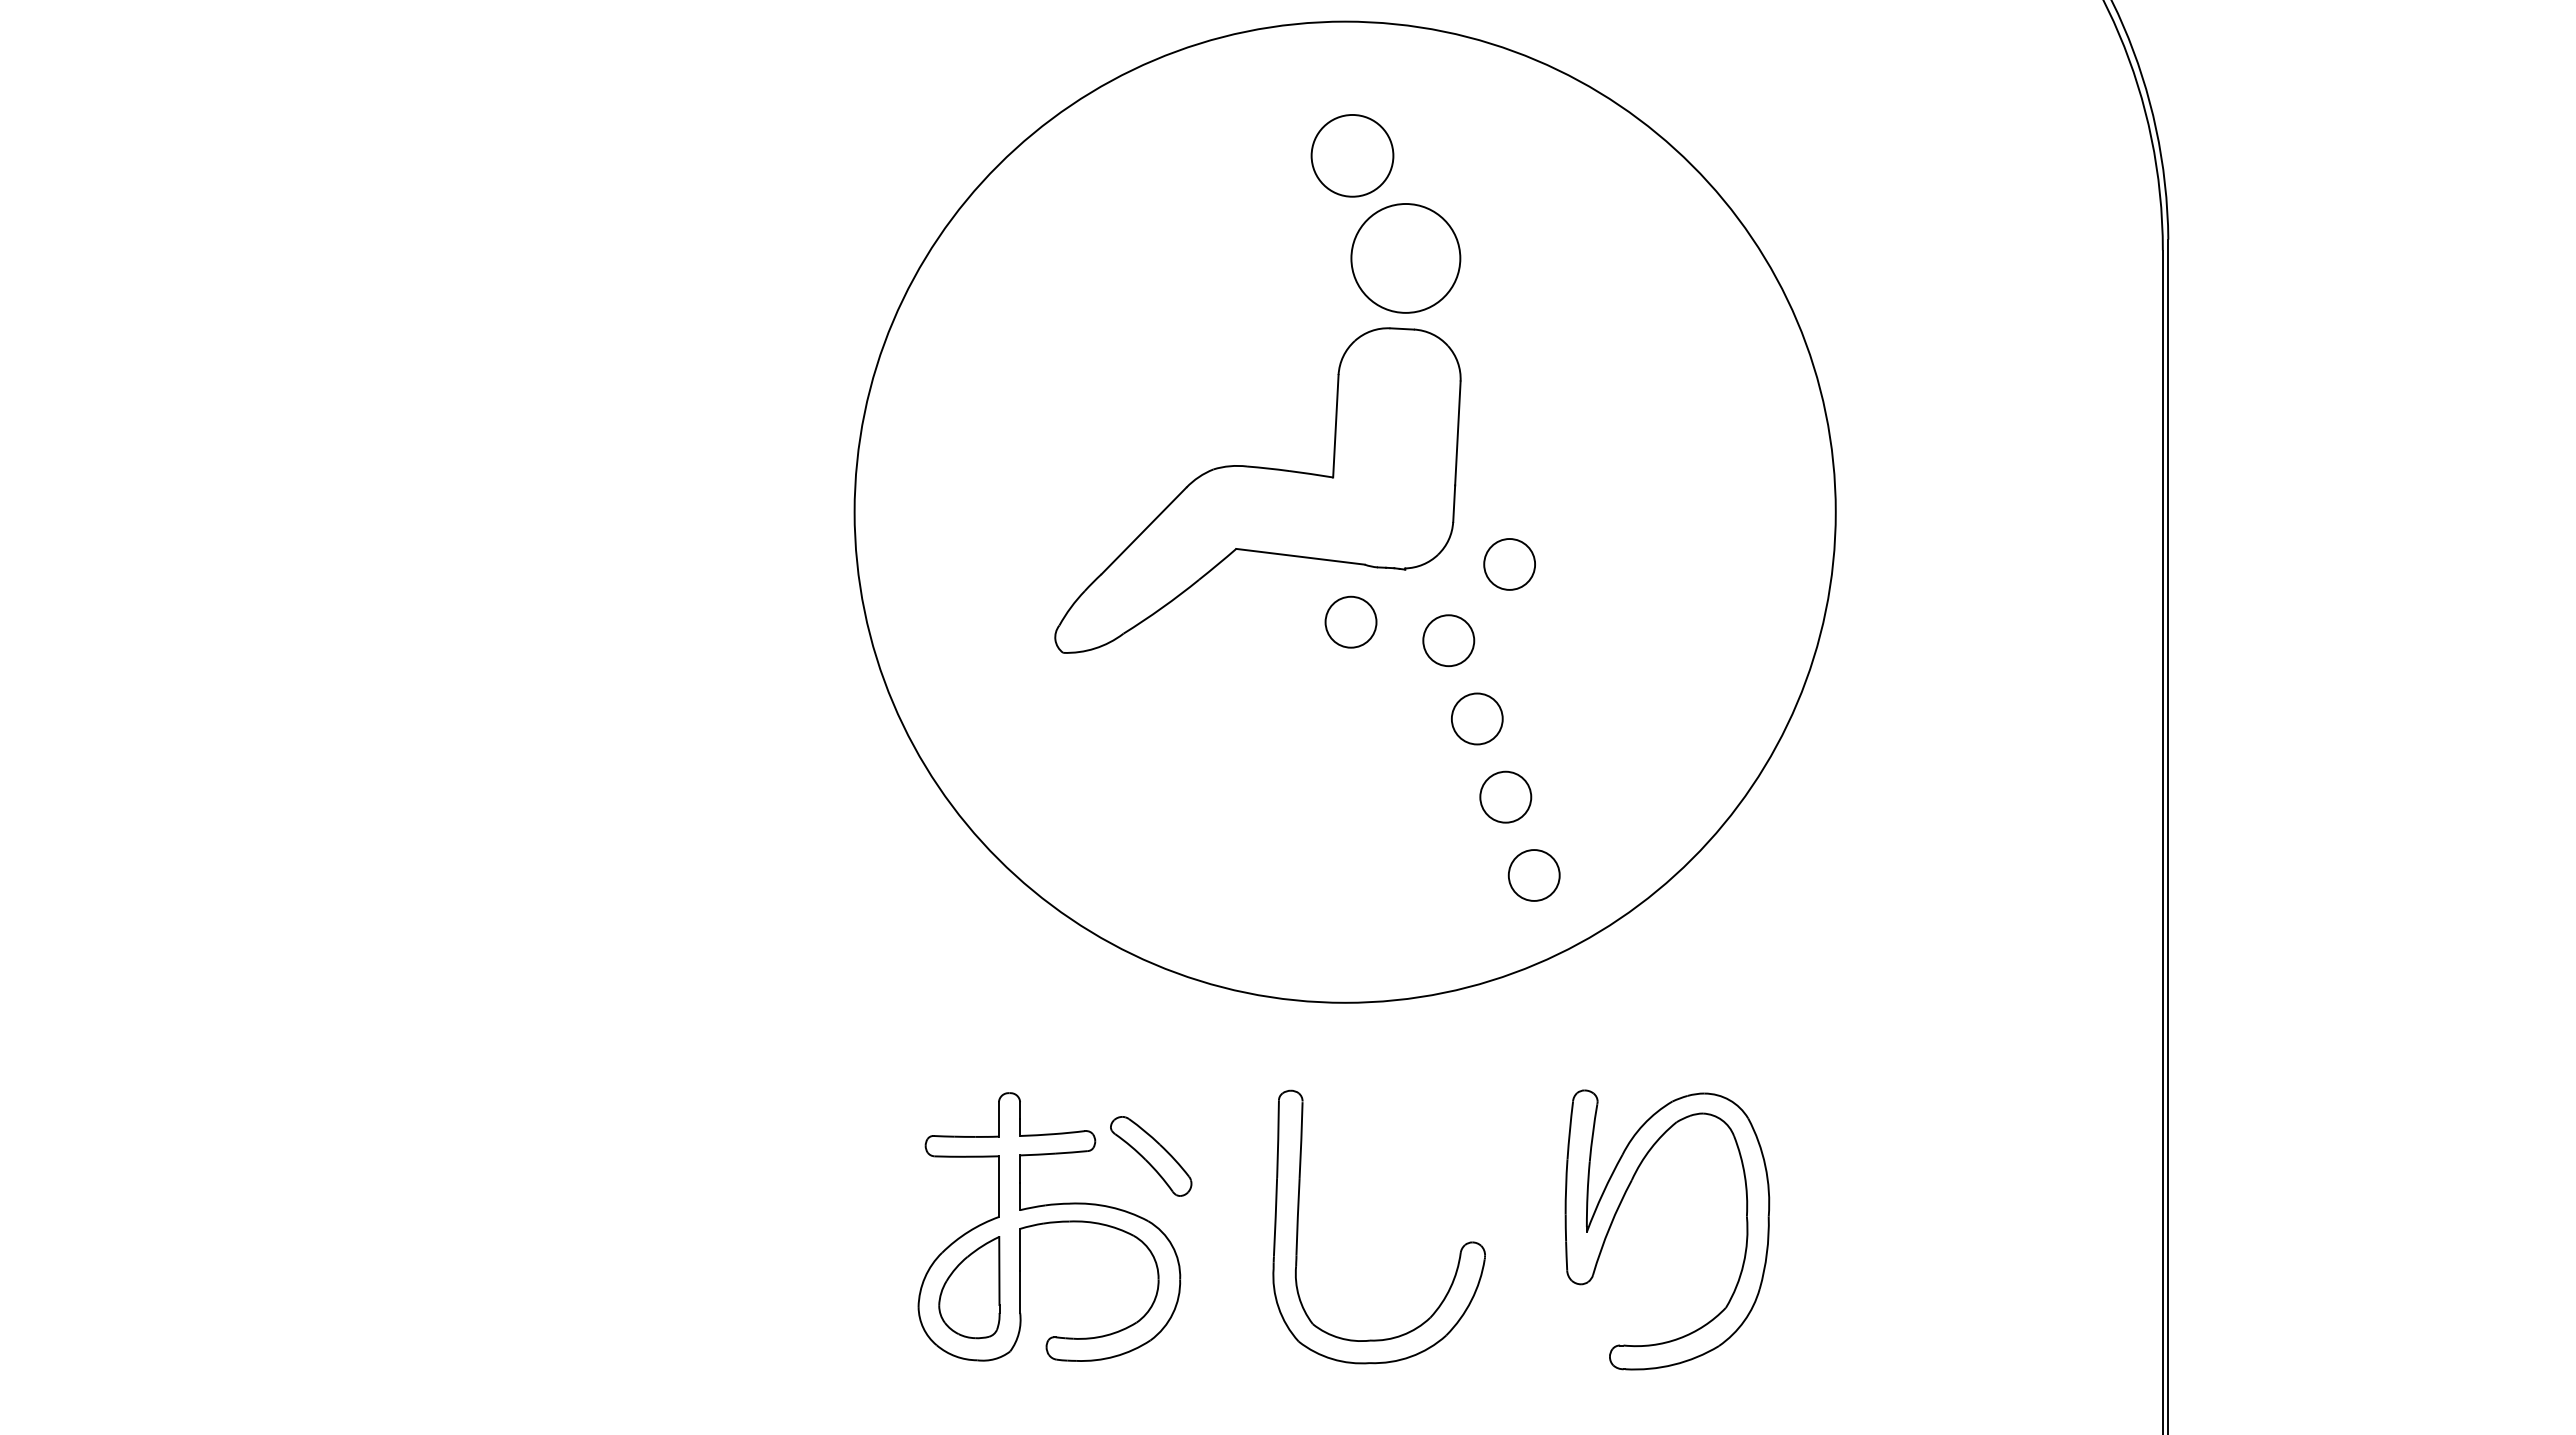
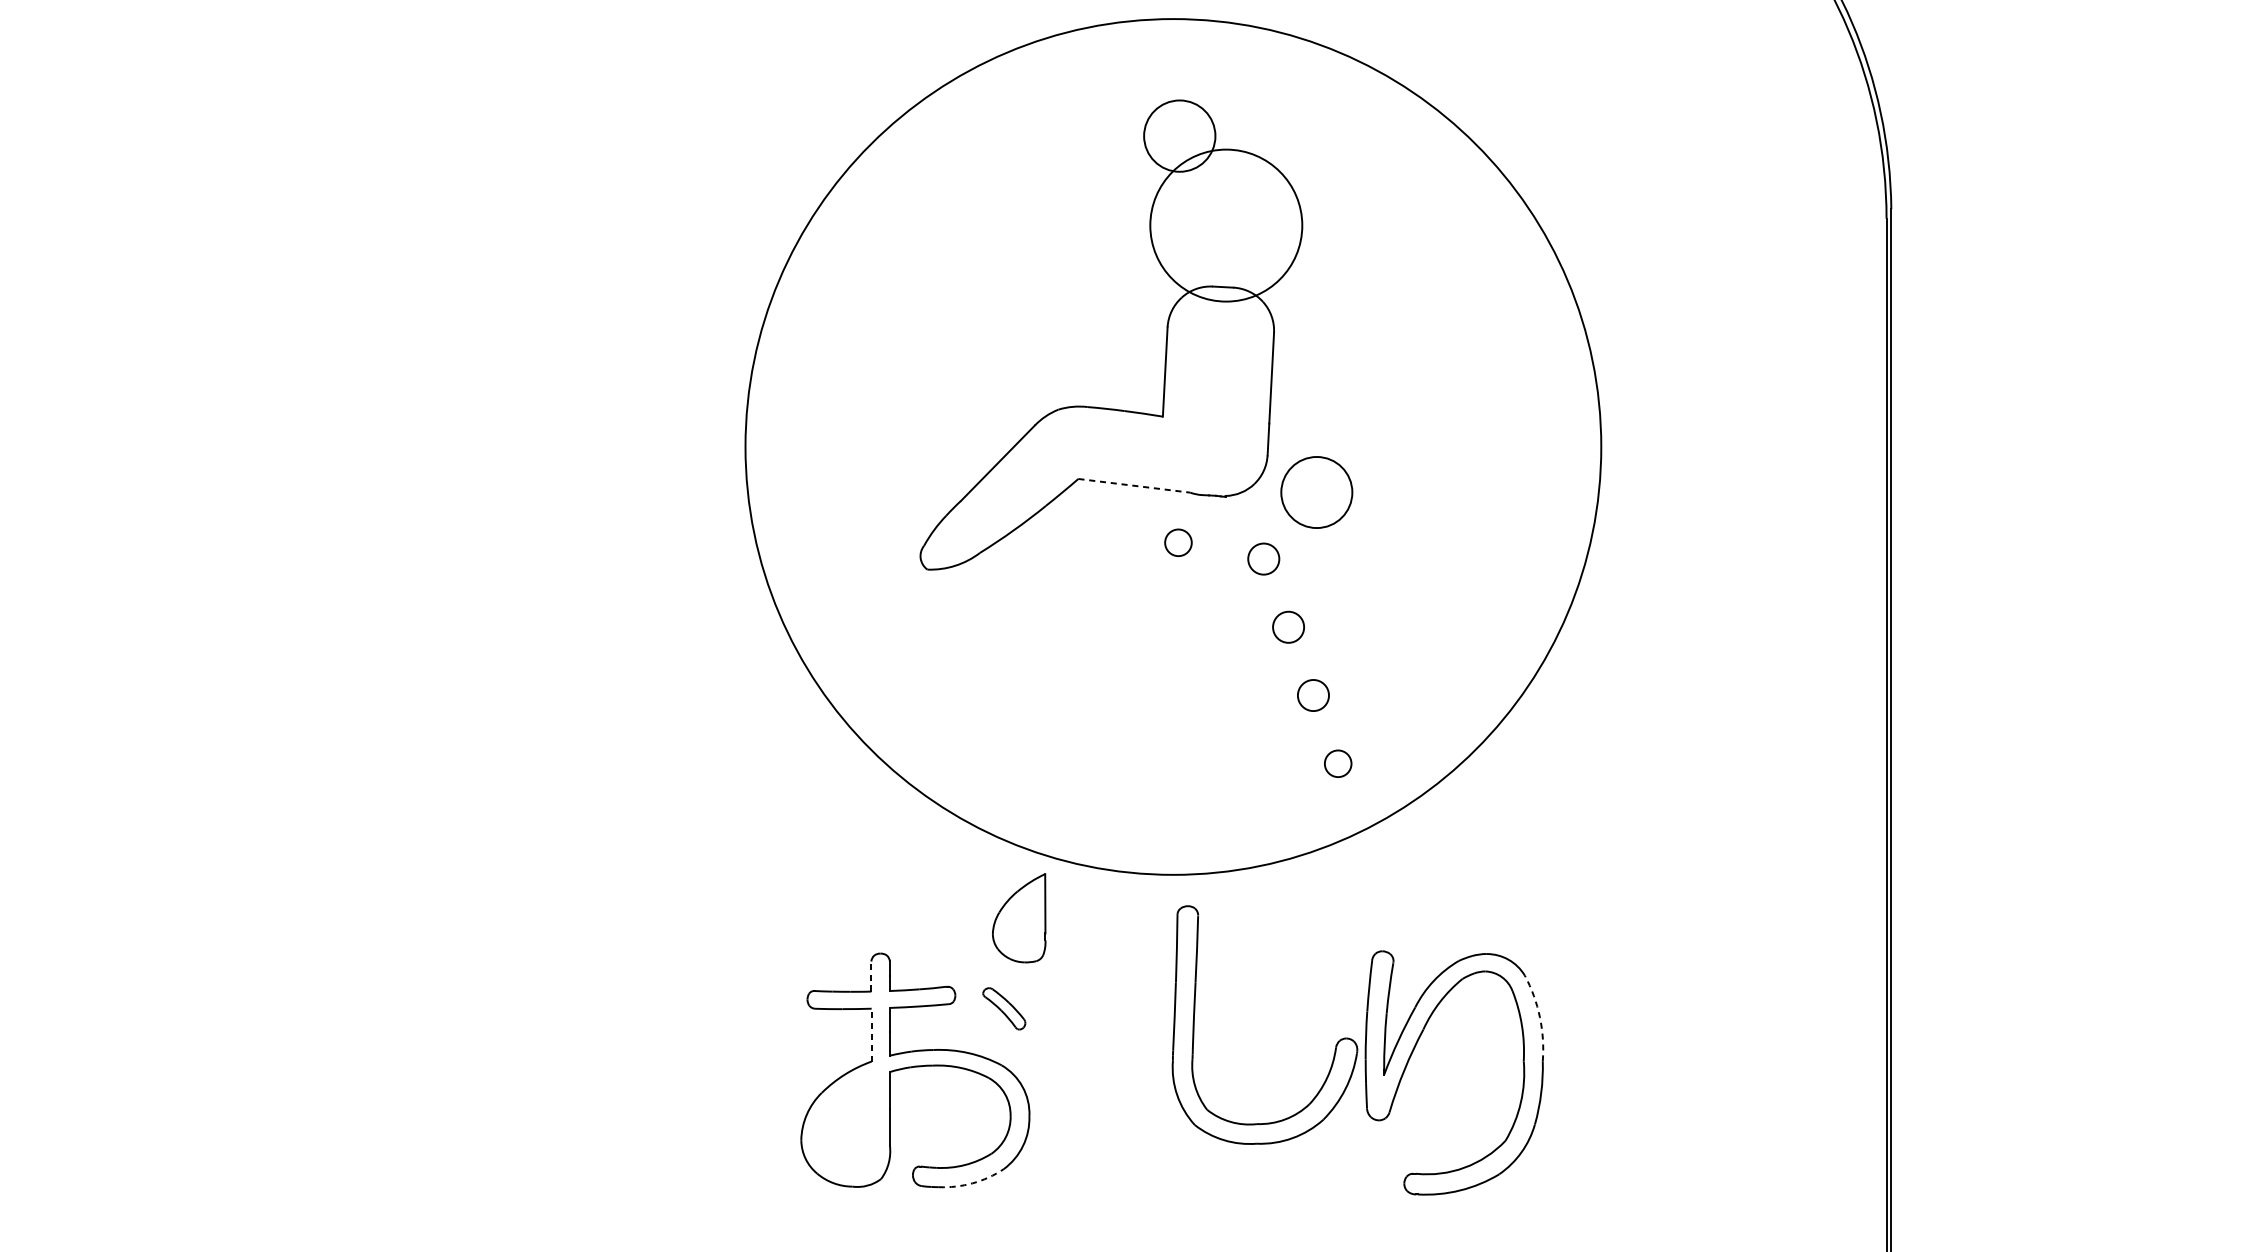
circle: (1405, 258) -> (1225, 225), size x1.6
line: (1300, 556) -> (1134, 485), solid -> dashed
circle: (1509, 564) -> (1316, 492), size x1.6
circle: (1350, 621) -> (1178, 542), size x0.6
circle: (1448, 640) -> (1263, 558), size x0.7
circle: (1476, 718) -> (1287, 626), size x0.7
circle: (1505, 796) -> (1313, 694), size x0.7
circle: (1533, 875) -> (1337, 763), size x0.6
line: (998, 1118) -> (870, 975), solid -> dashed
part: (1151, 1156) -> (1004, 1008), size x0.6
arc: (1765, 1166) -> (1539, 1017), solid -> dashed
line: (999, 1186) -> (871, 1035), solid -> dashed
part: (1298, 1226) -> (1194, 1024), moved
part: (969, 1287) -> (1019, 918), moved
arc: (1115, 1356) -> (973, 1183), solid -> dashed

